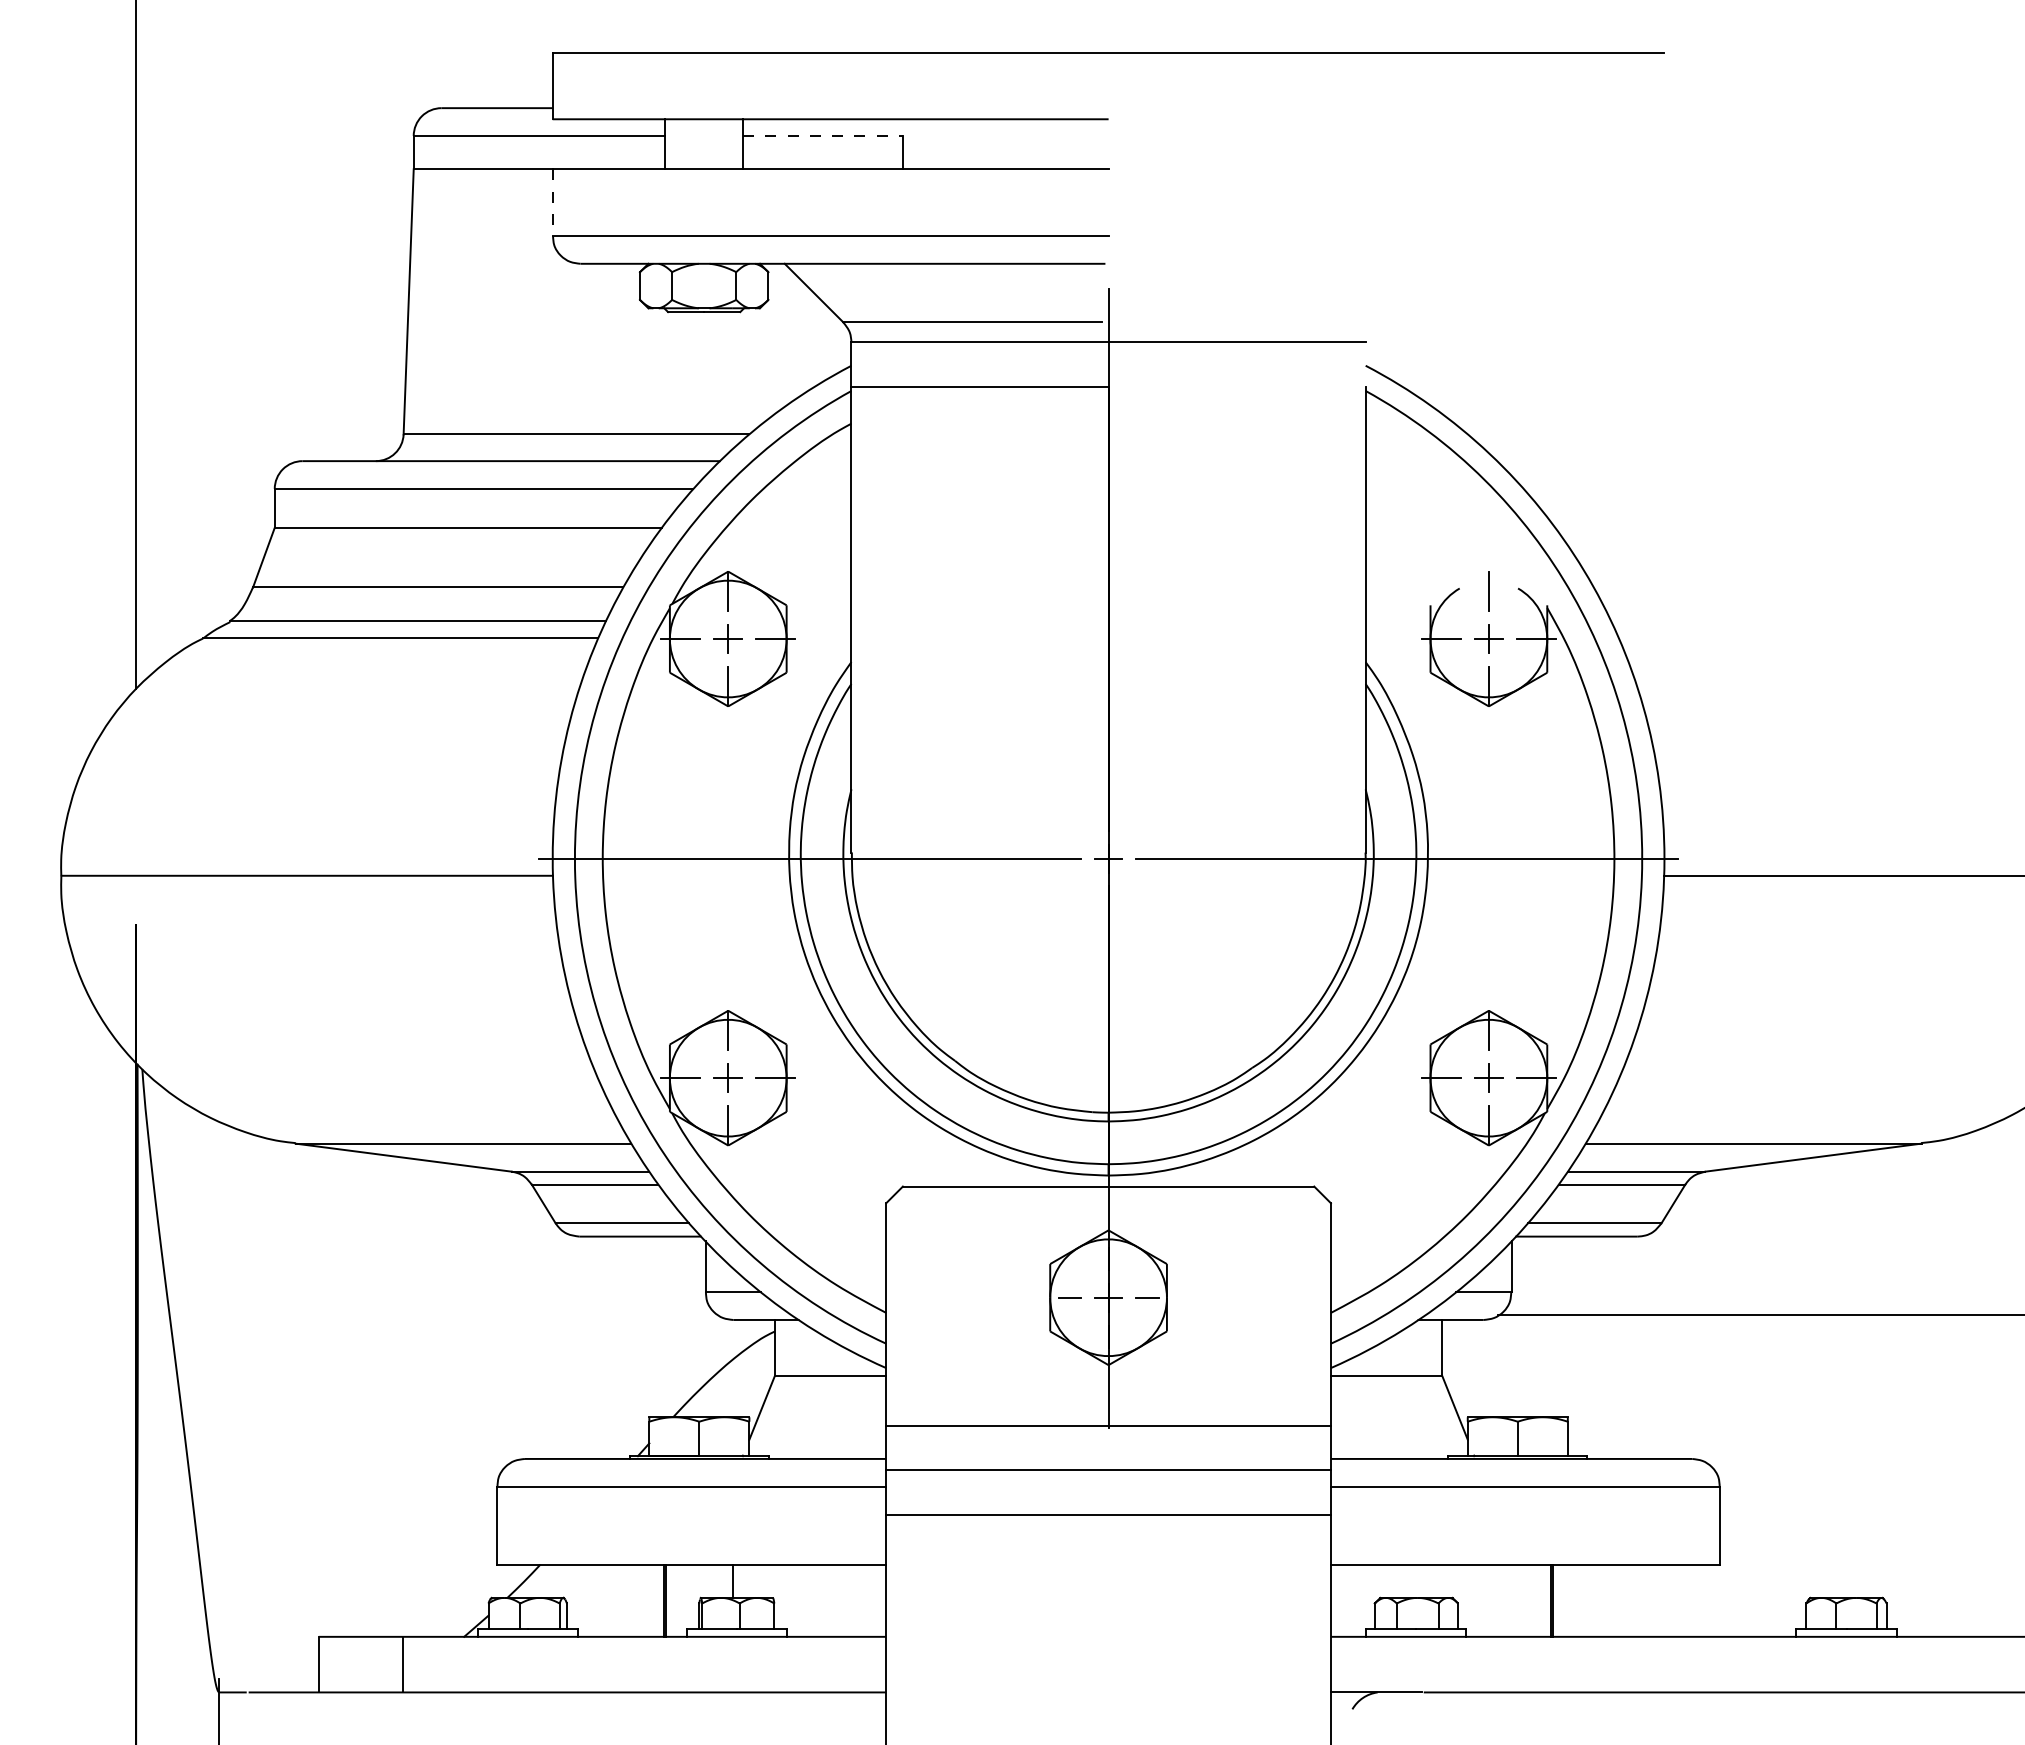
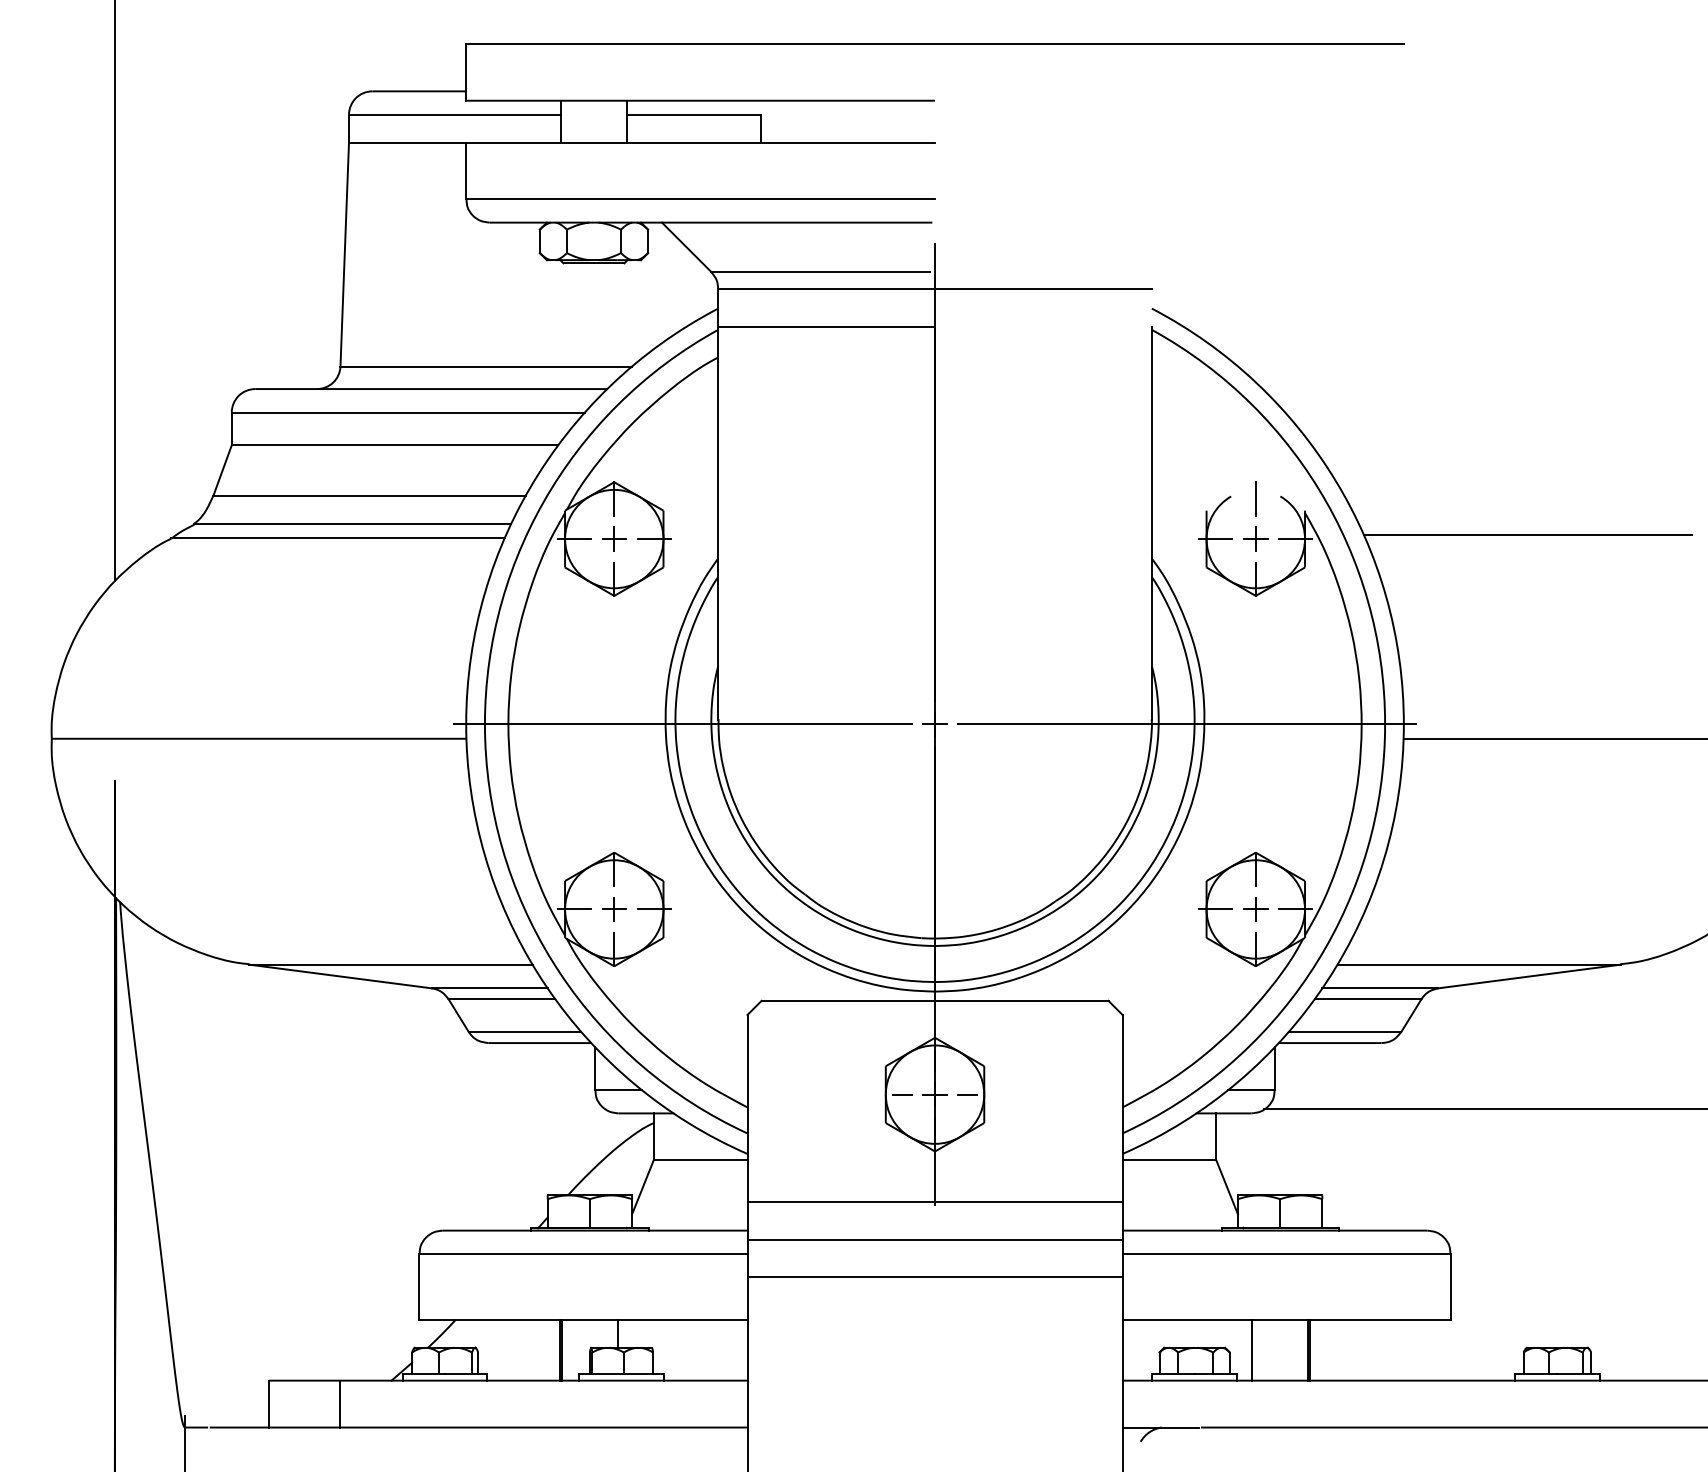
line: (822, 135) -> (693, 114), dashed -> solid
line: (552, 203) -> (466, 171), dashed -> solid
line: (1810, 633) -> (1527, 534), added
line: (1484, 1600) -> (1252, 1349), added

